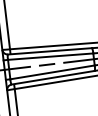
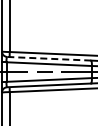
line: (49, 51) -> (48, 58), solid -> dashed

